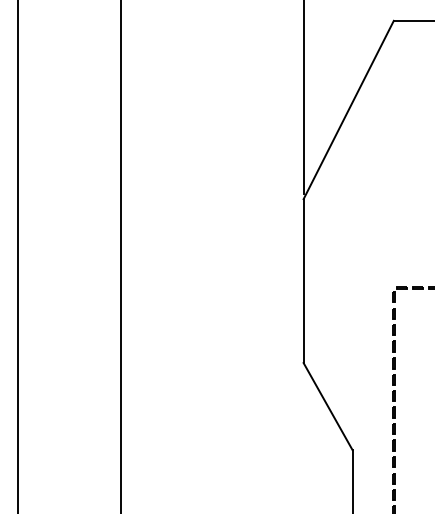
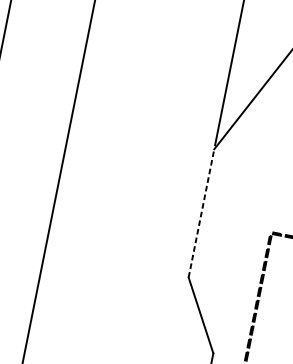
line: (303, 281) -> (201, 213), solid -> dashed

